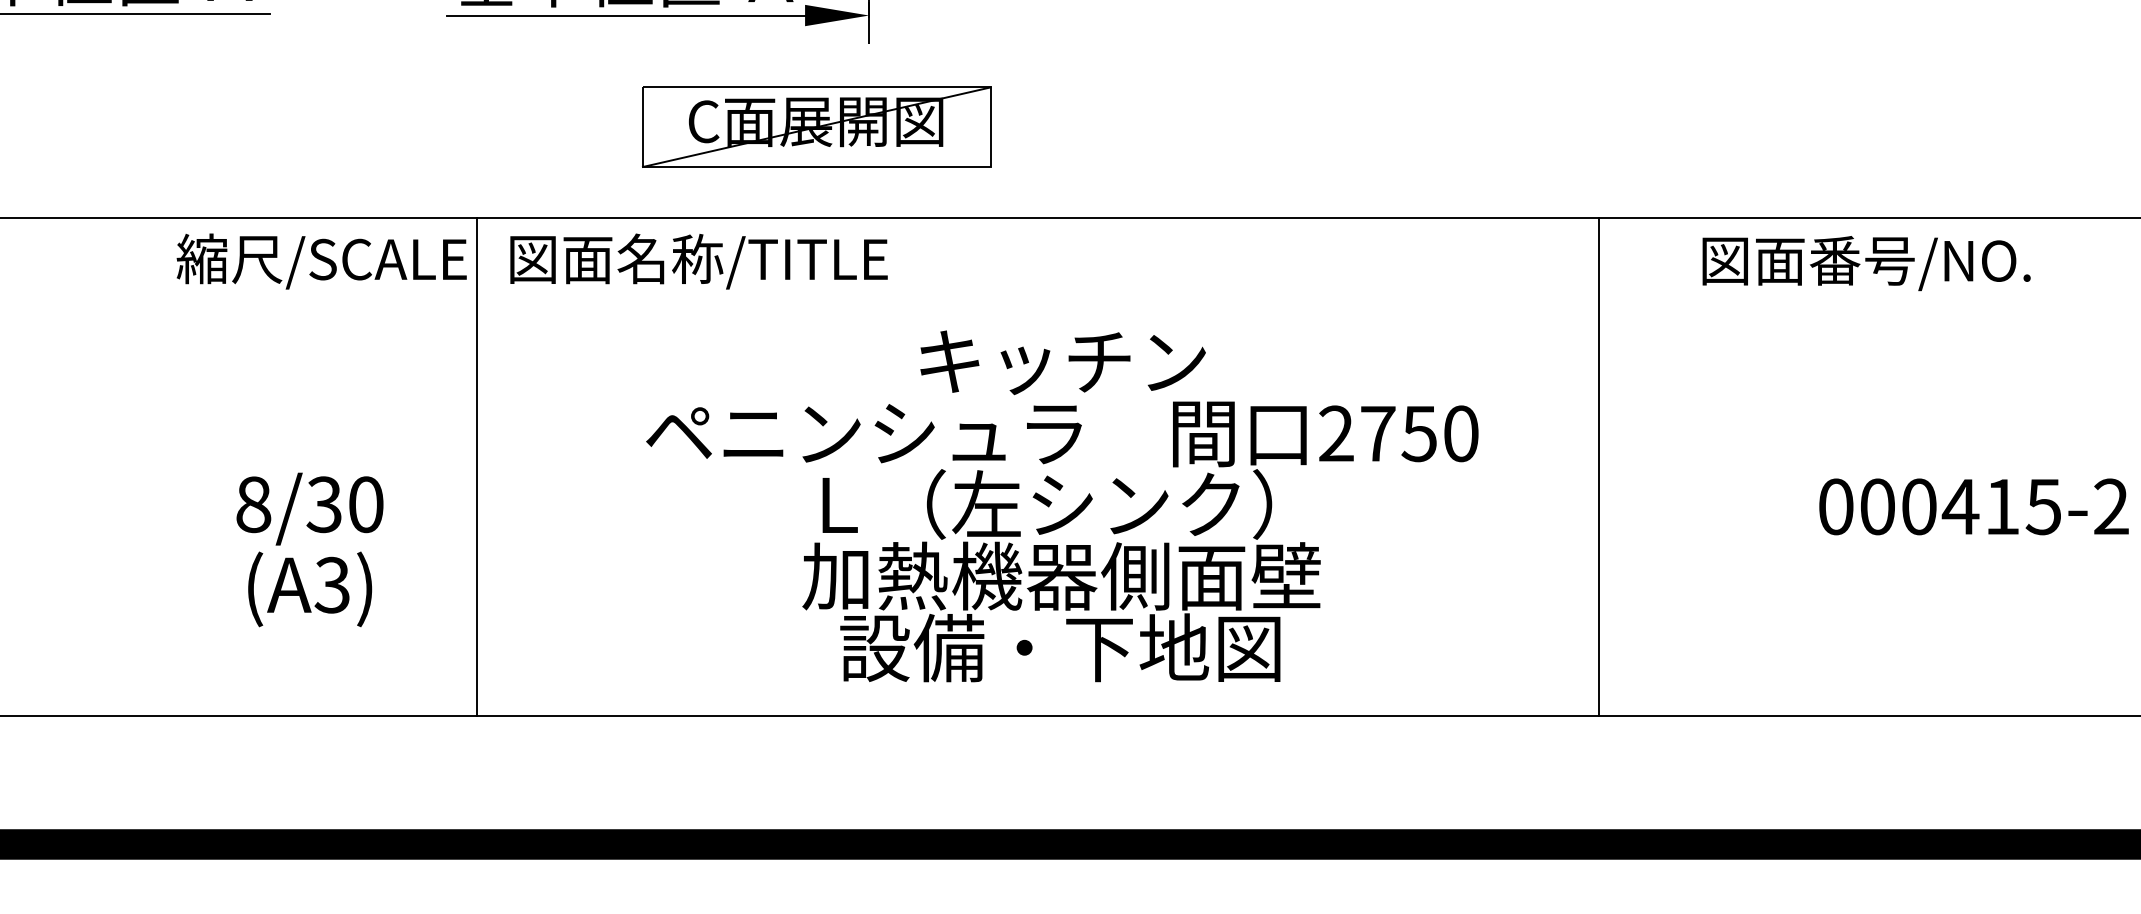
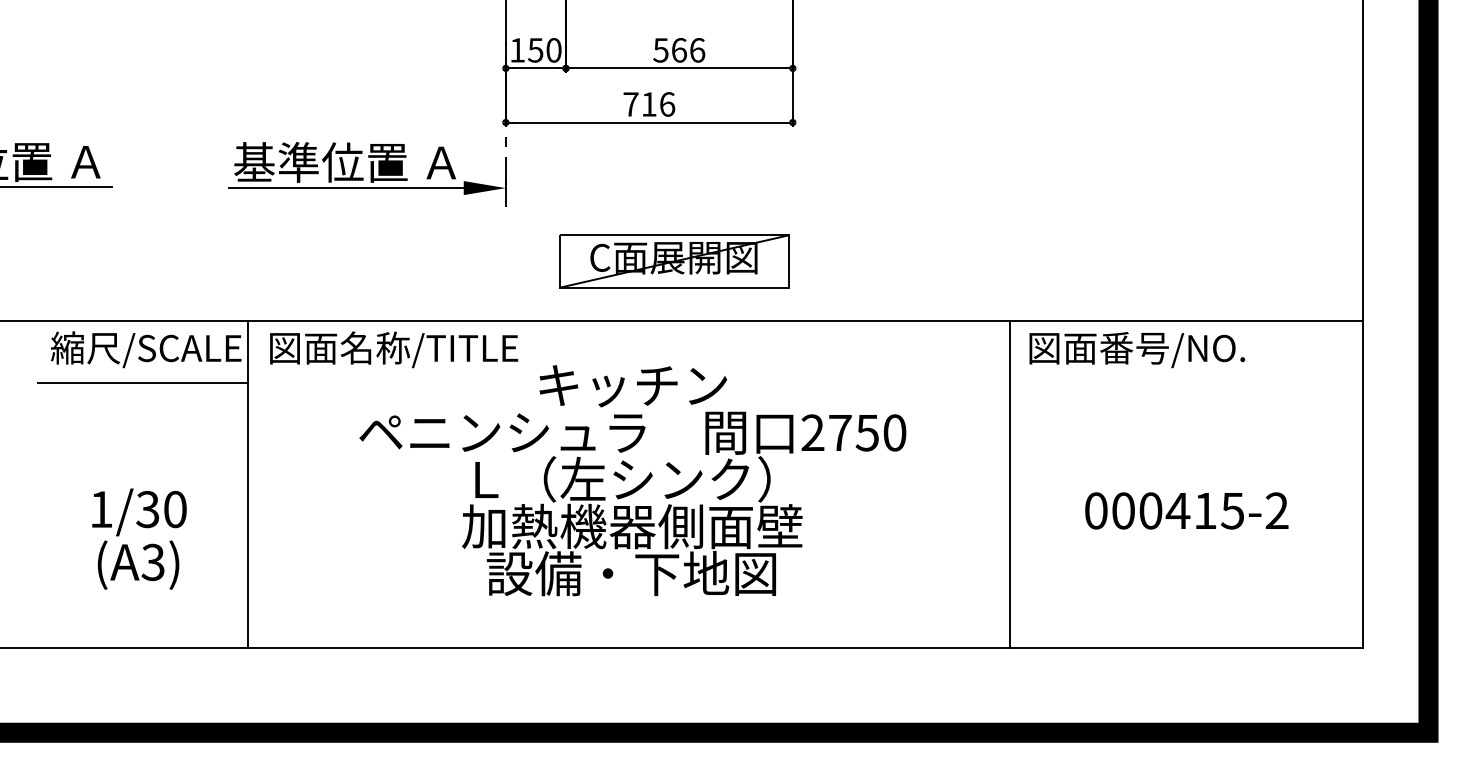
part: (816, 127) -> (674, 261), moved
text: (1865, 264) -> (1136, 350), moved
line: (317, 311) -> (143, 382), added
line: (1599, 466) -> (1010, 484), moved
text: (253, 504) -> (101, 509), 8/30 -> 1/30
text: (1061, 506) -> (632, 480), moved
text: (1973, 506) -> (1186, 510), moved

